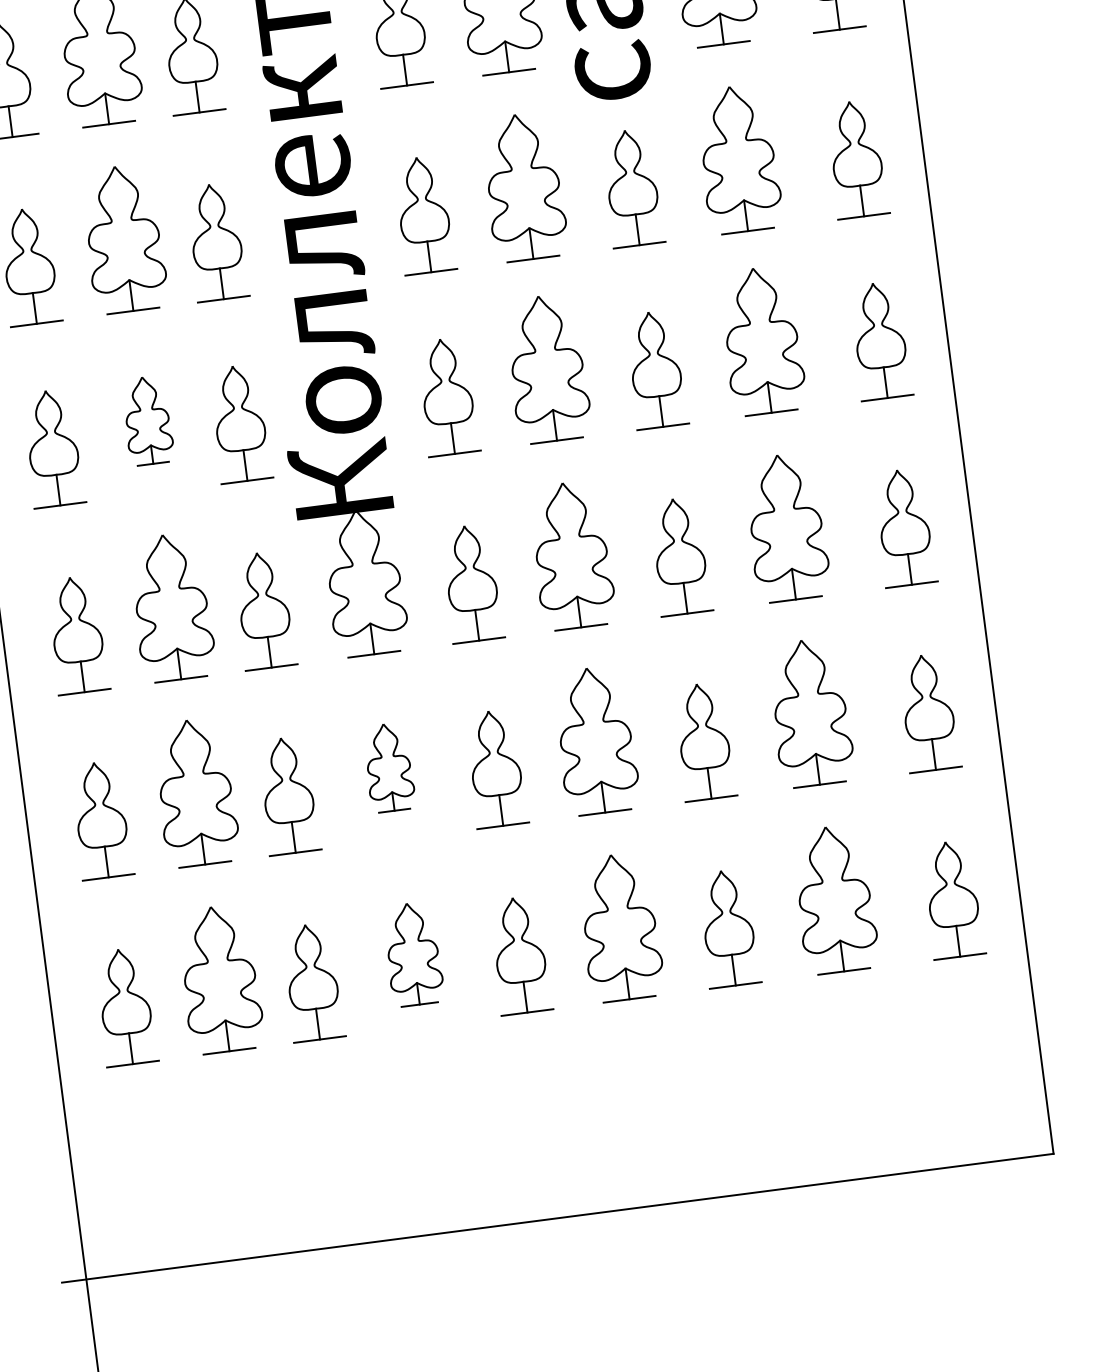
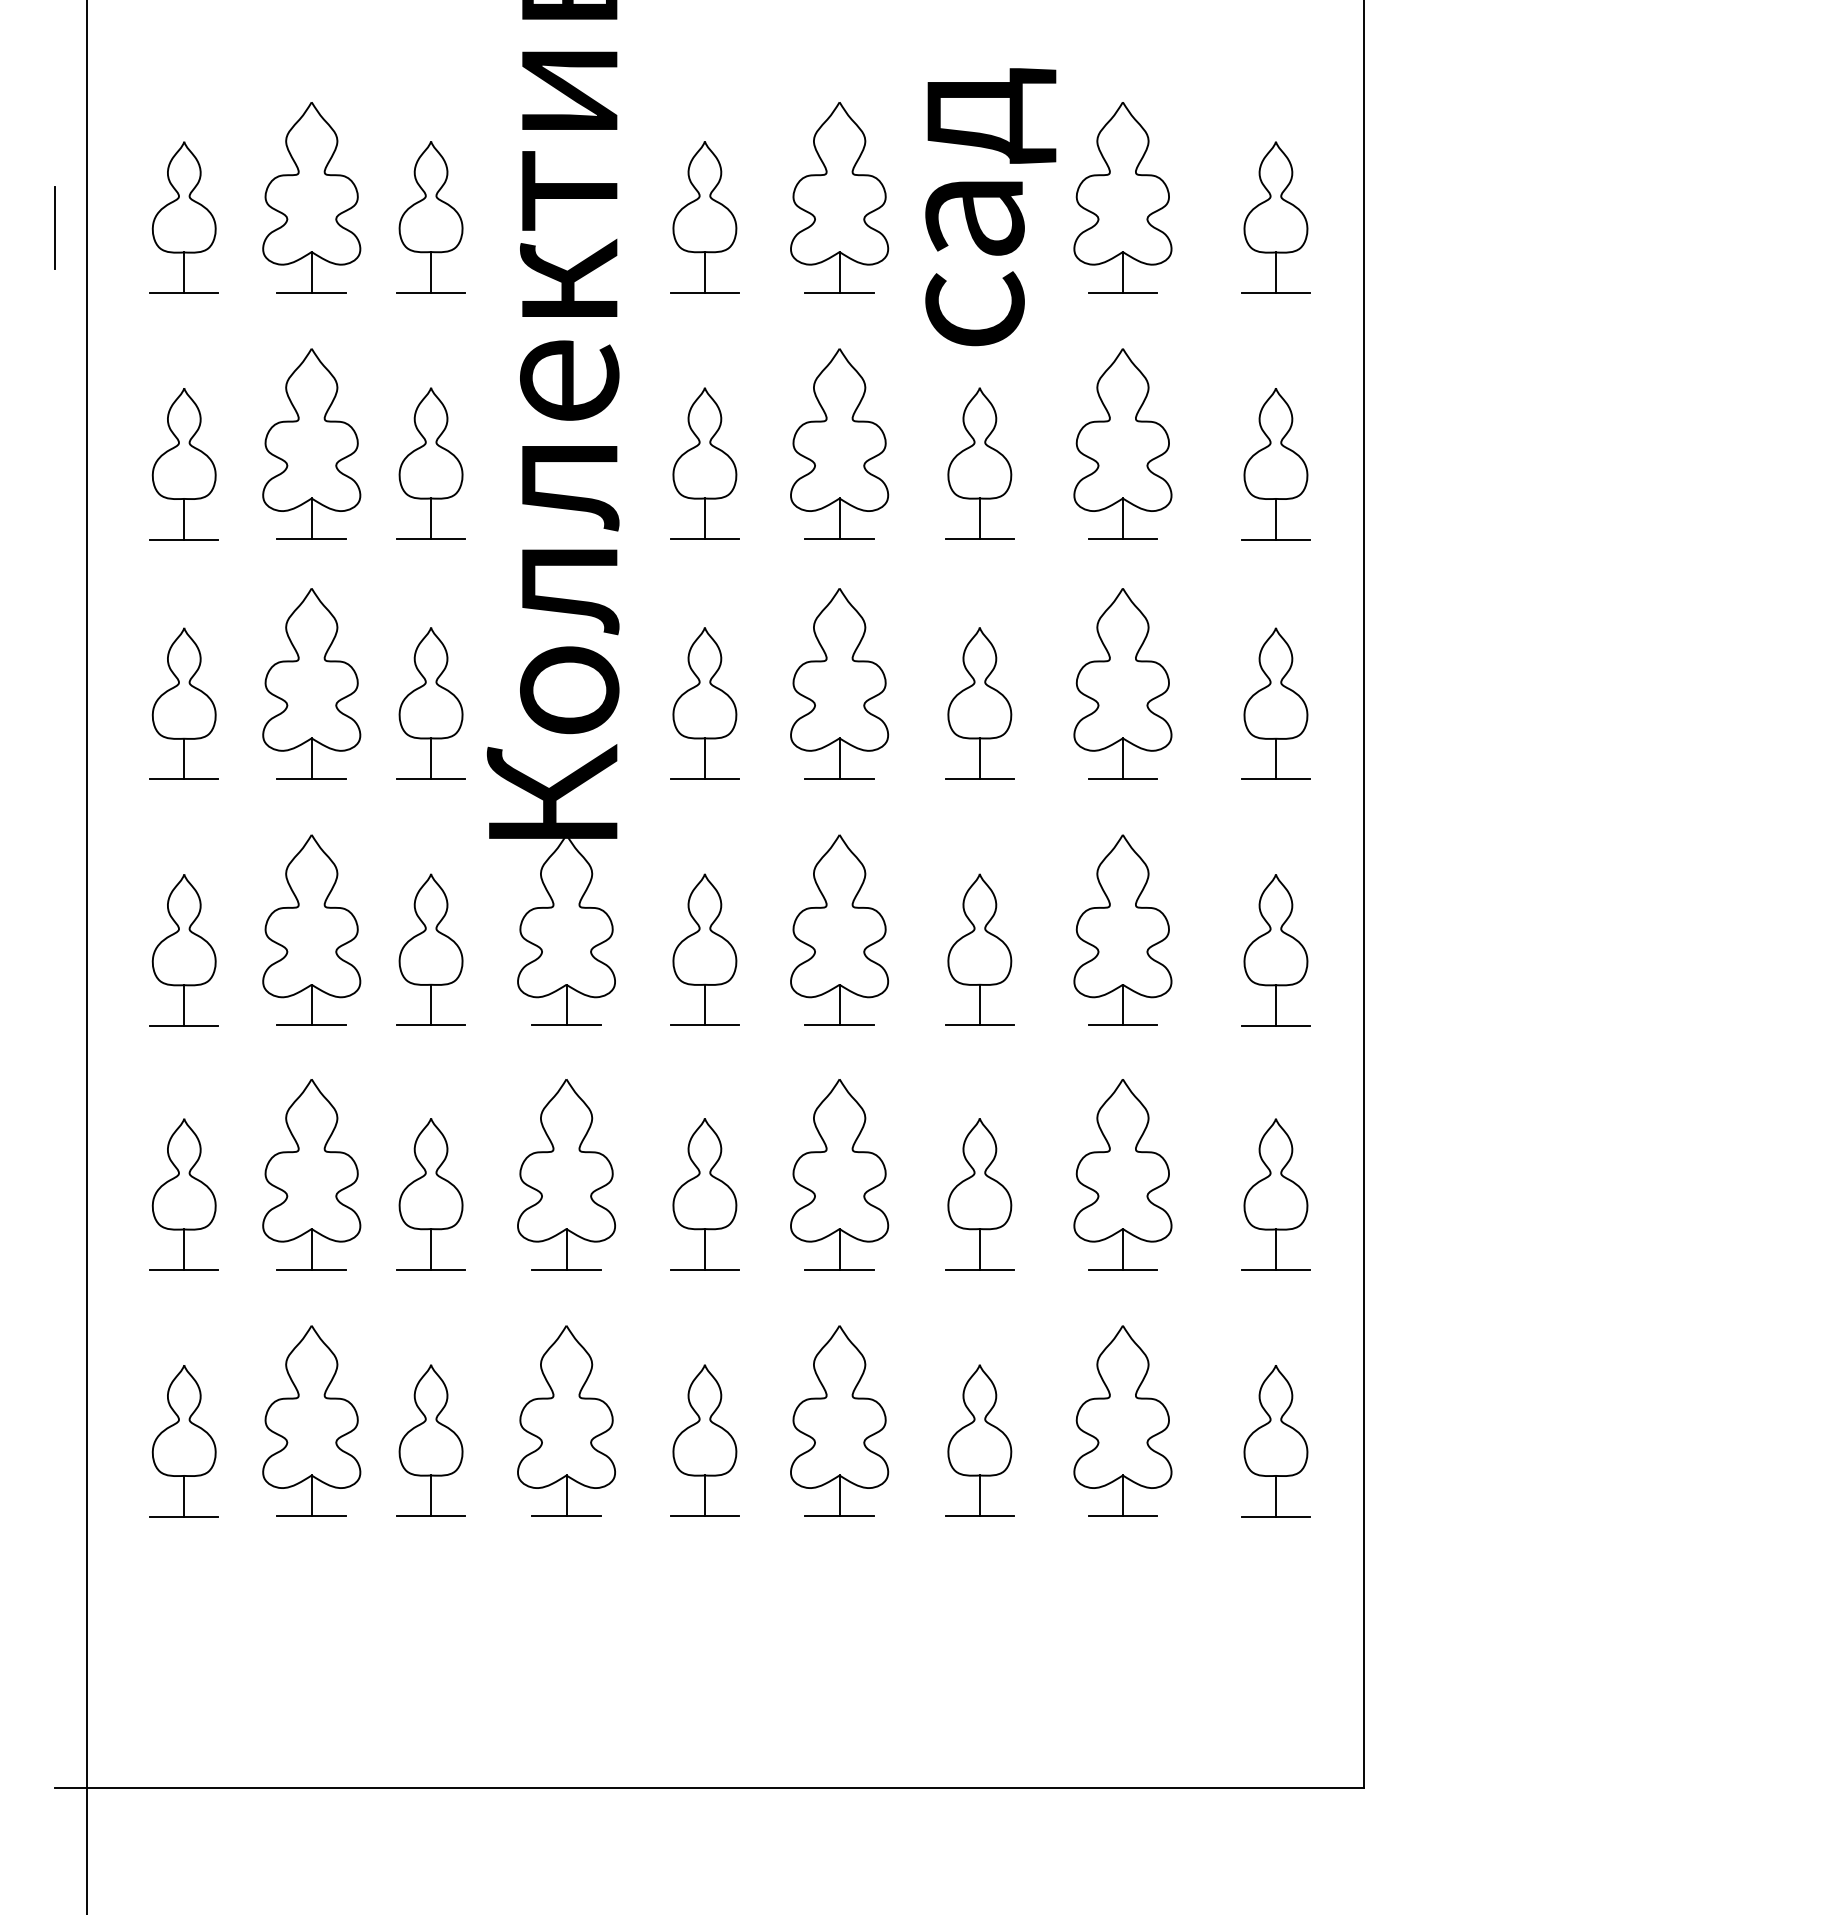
part: (147, 420) -> (311, 683), size x1.67
part: (388, 767) -> (566, 1174), size x1.67
part: (413, 953) -> (566, 1420), size x1.43

